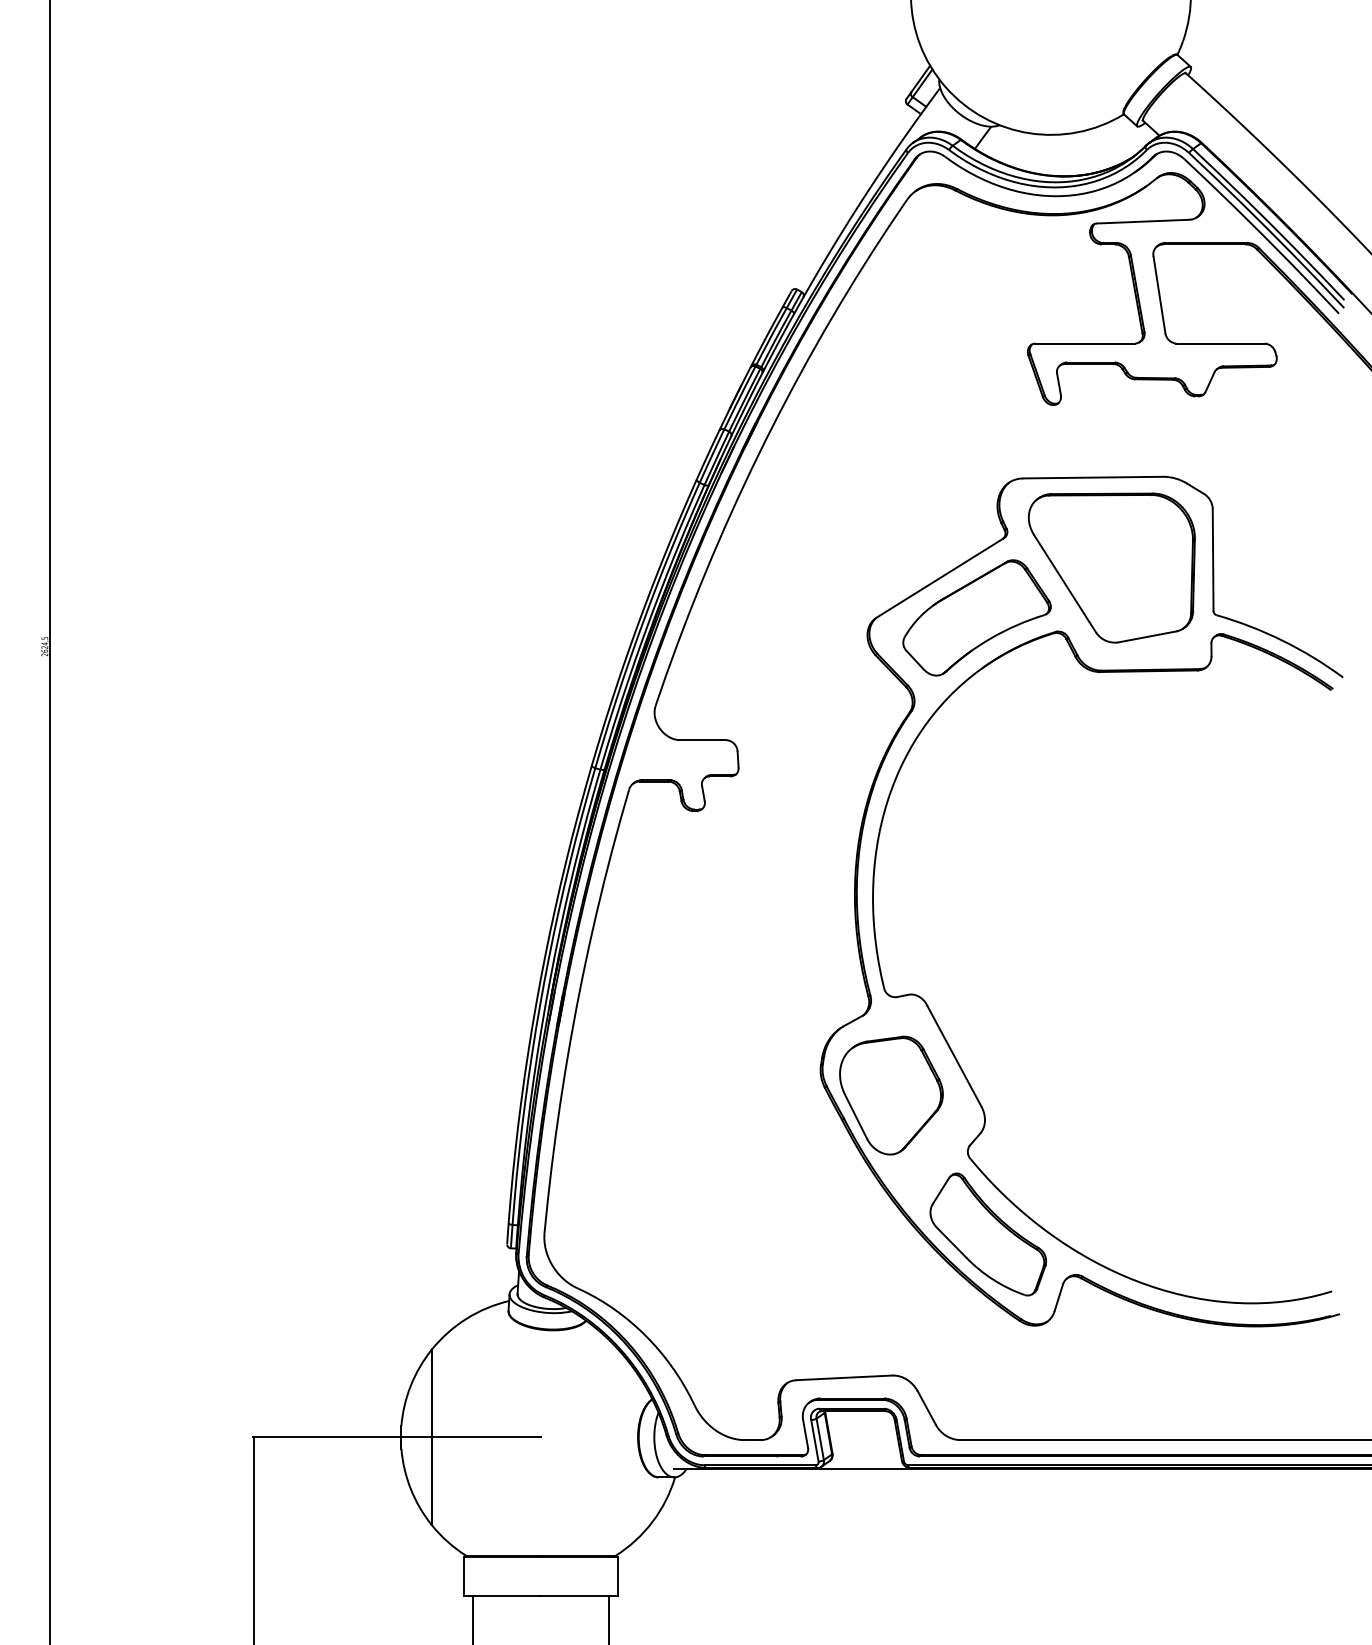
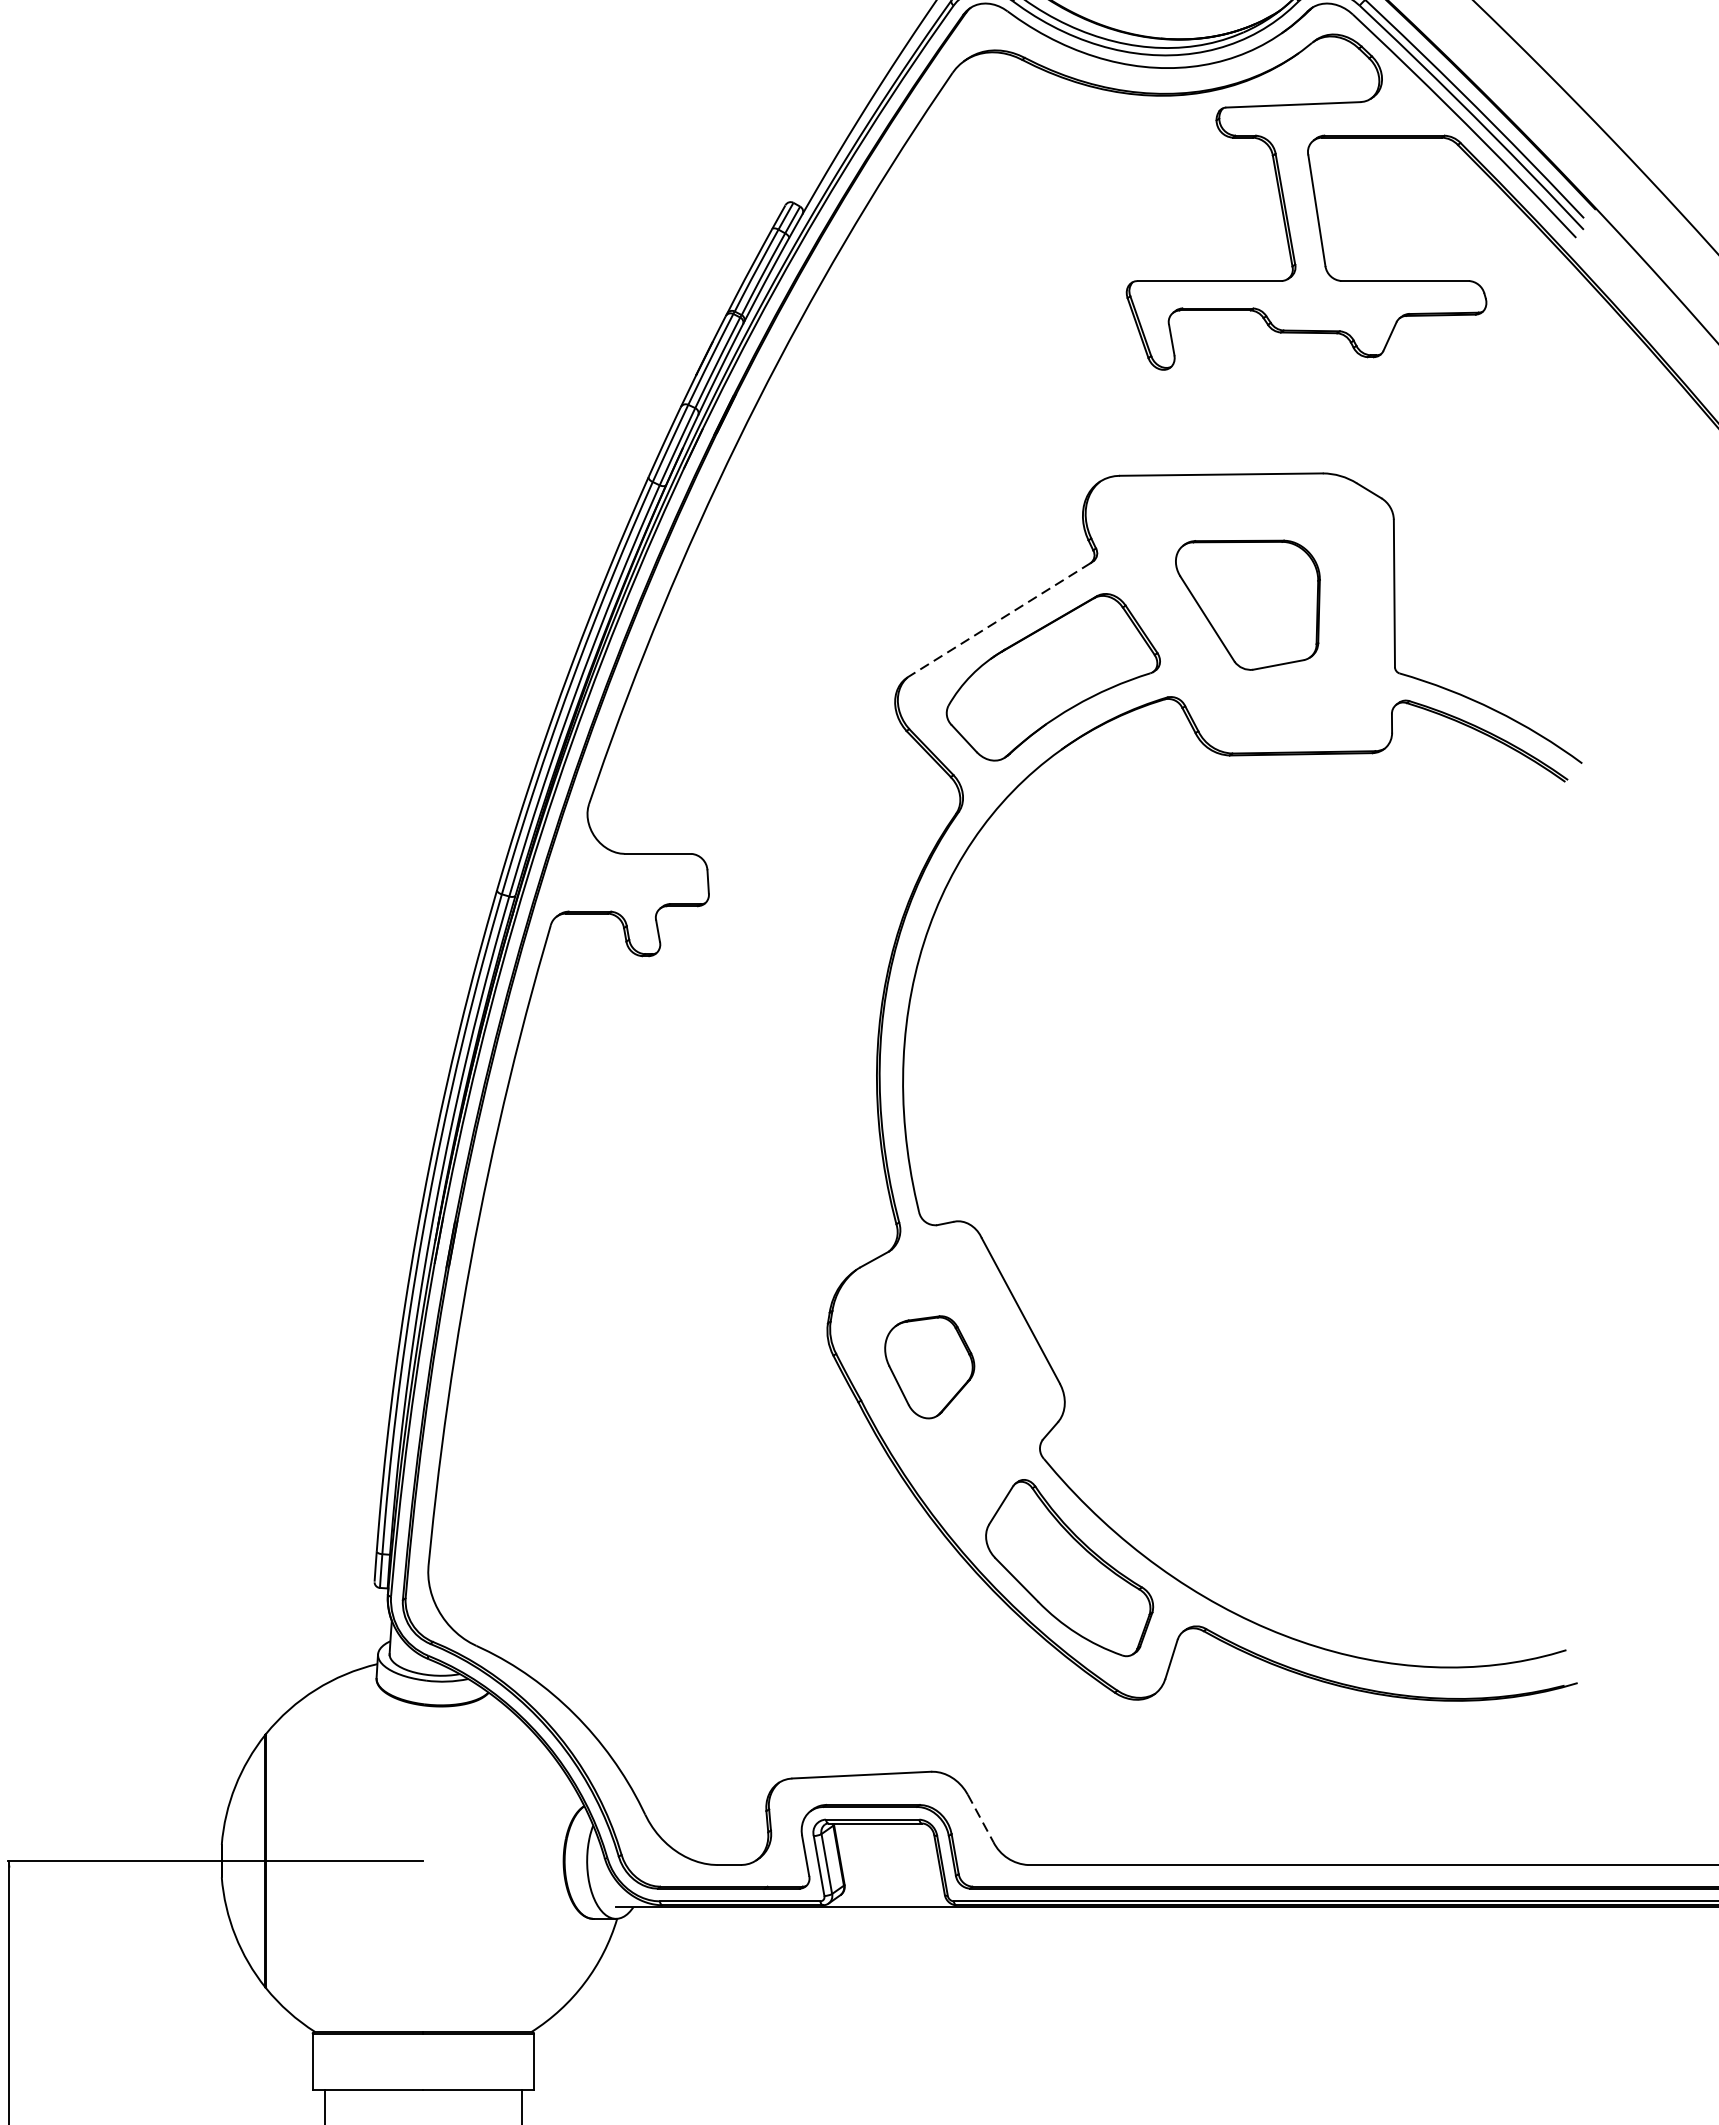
part: (1111, 567) -> (1247, 604), size x0.6
line: (939, 578) -> (999, 620), solid -> dashed
part: (891, 1095) -> (929, 1367), size x0.6
line: (926, 1407) -> (980, 1817), solid -> dashed

